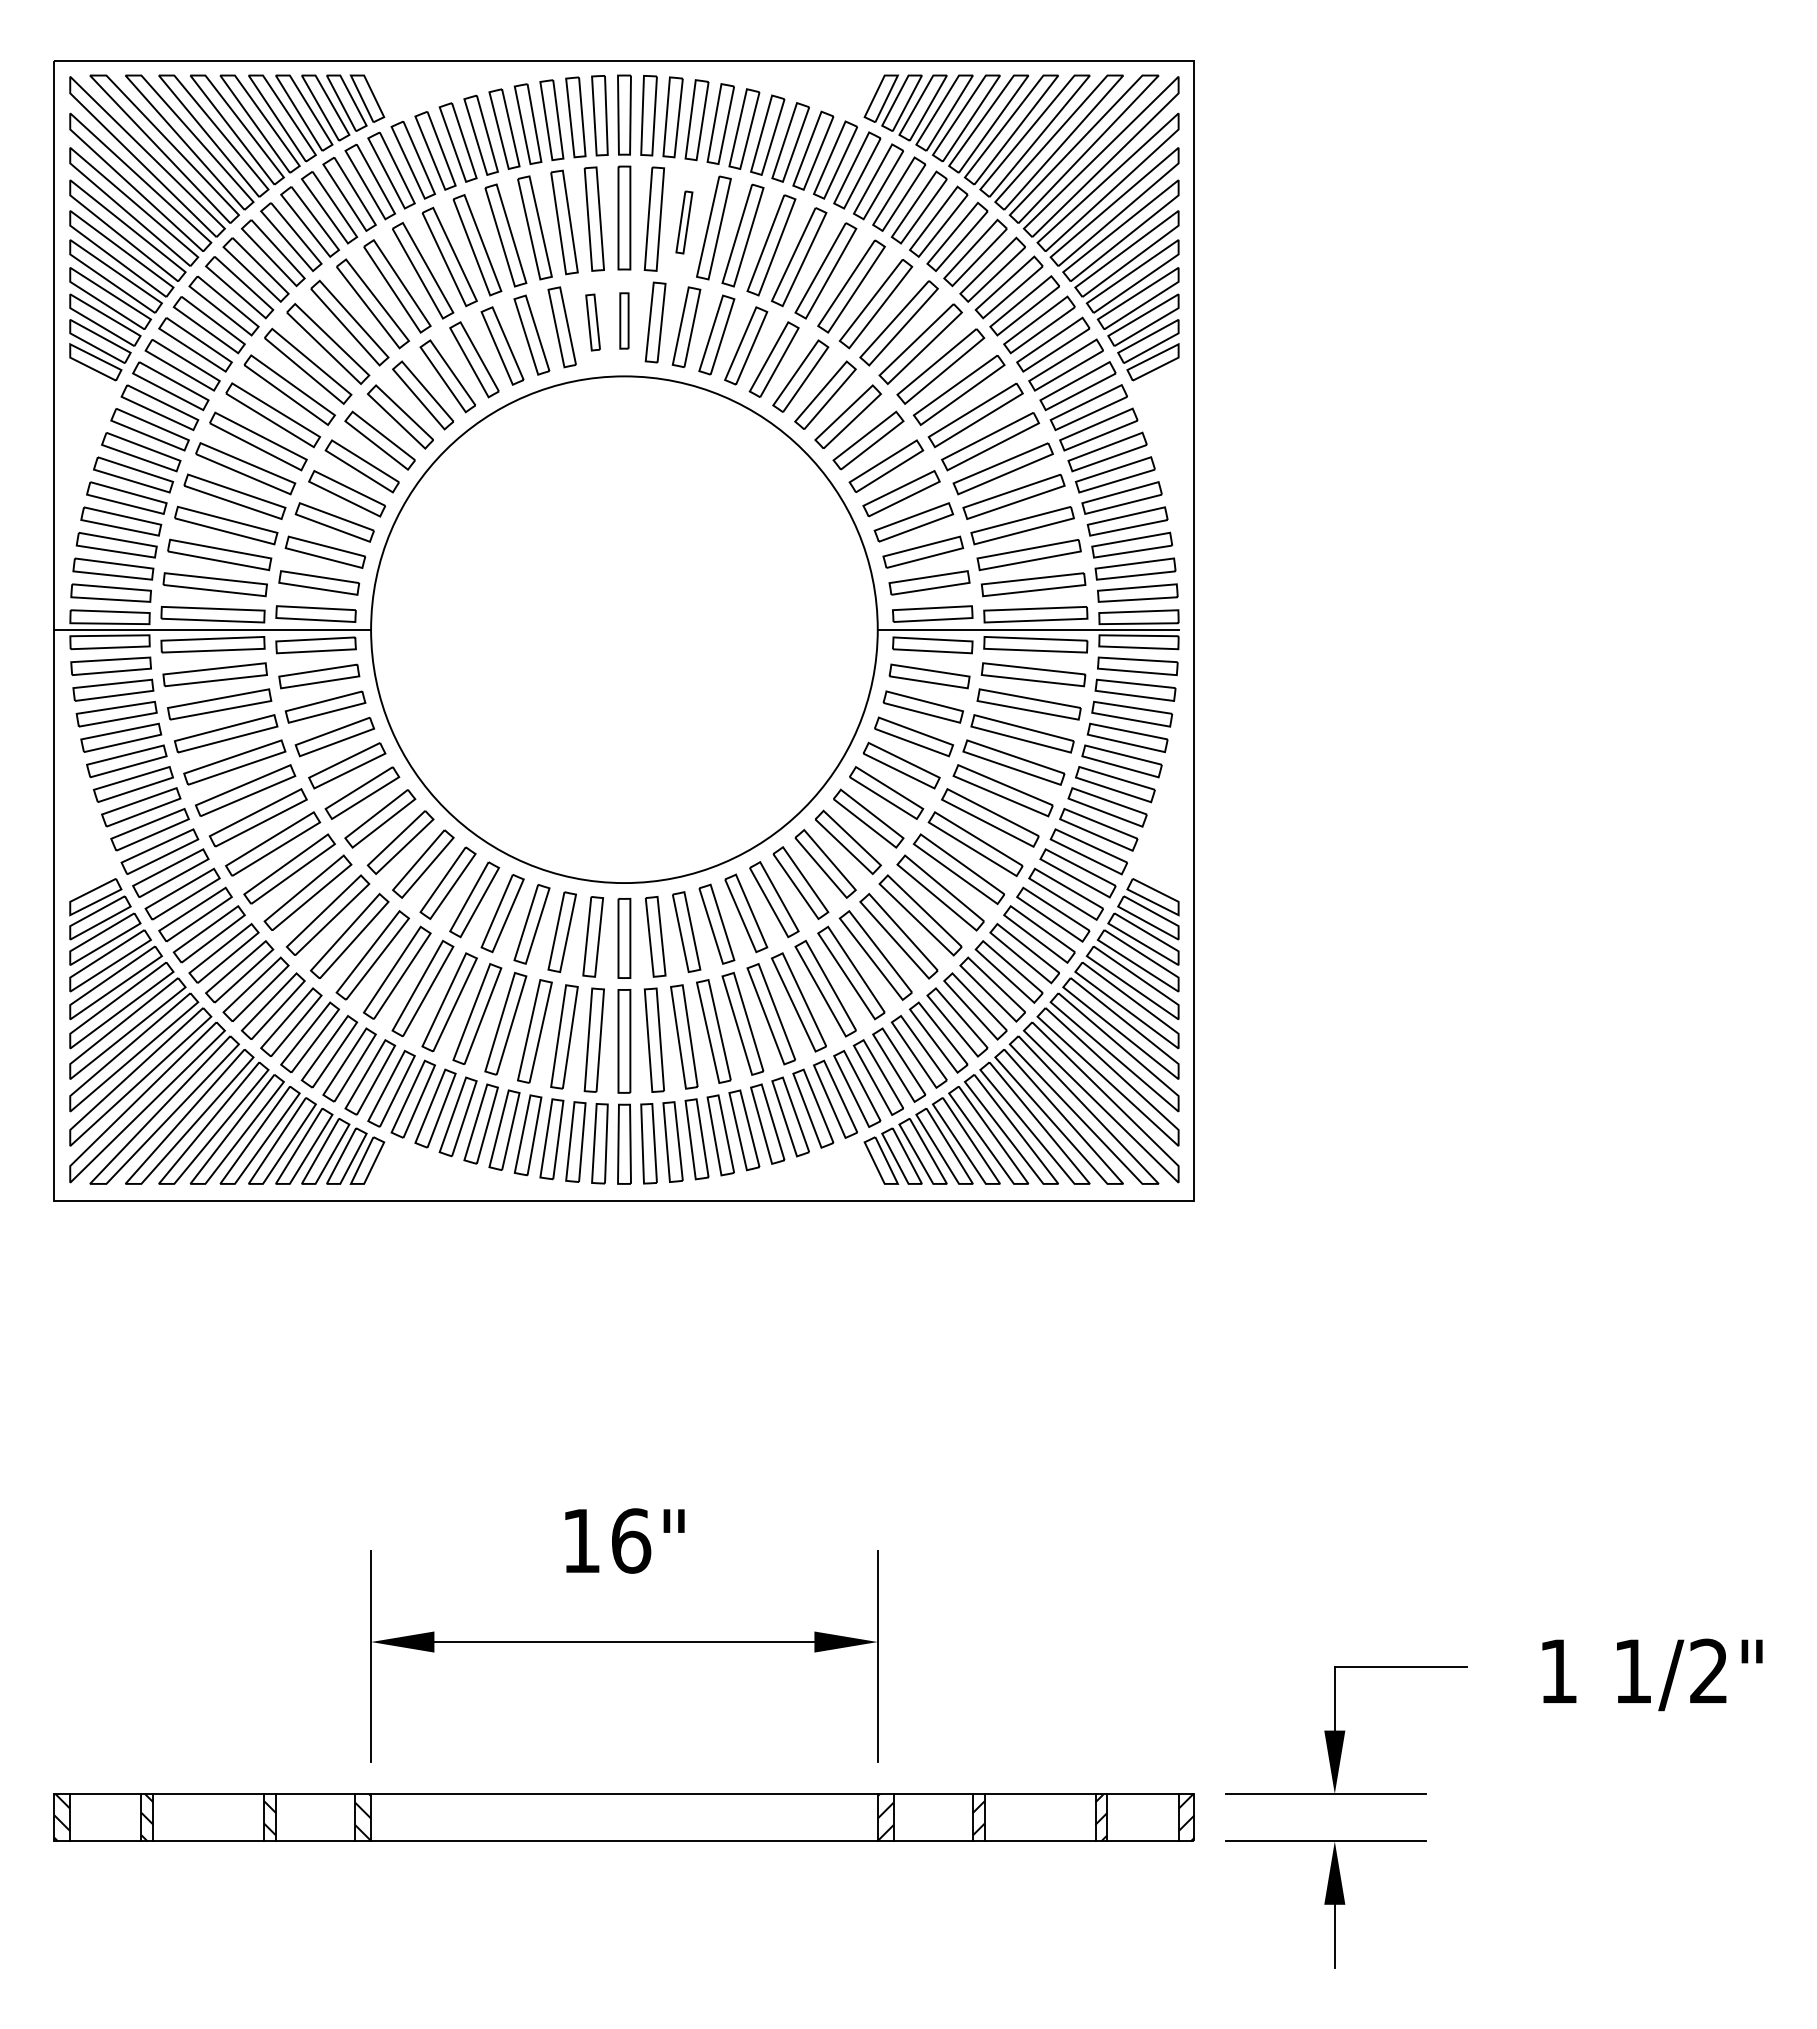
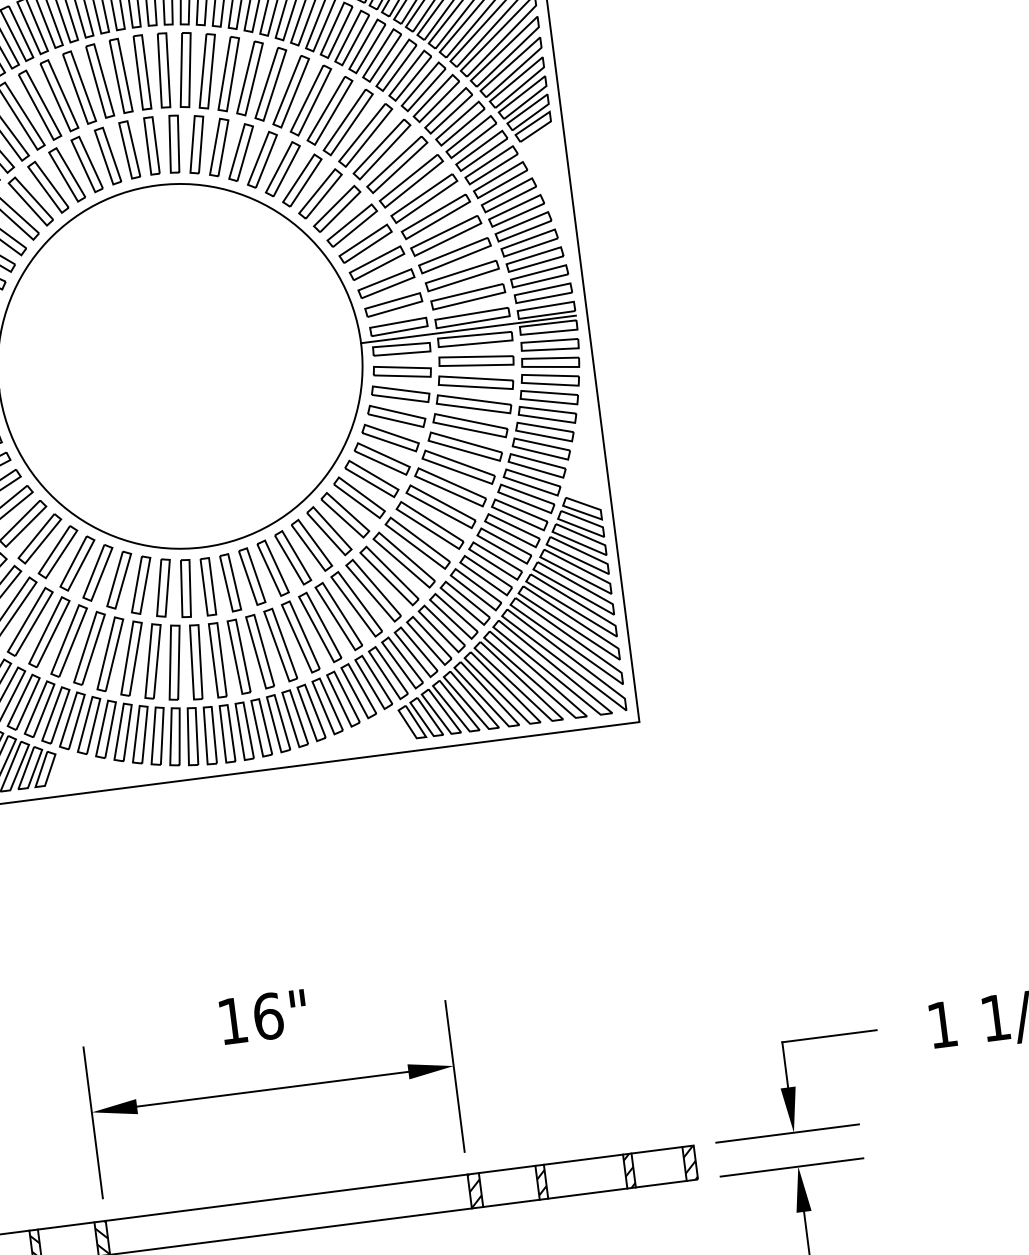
part: (684, 222) -> (185, 70), size x1.67
part: (624, 320) -> (151, 145), size x1.43
part: (592, 322) -> (129, 149), size x1.43

